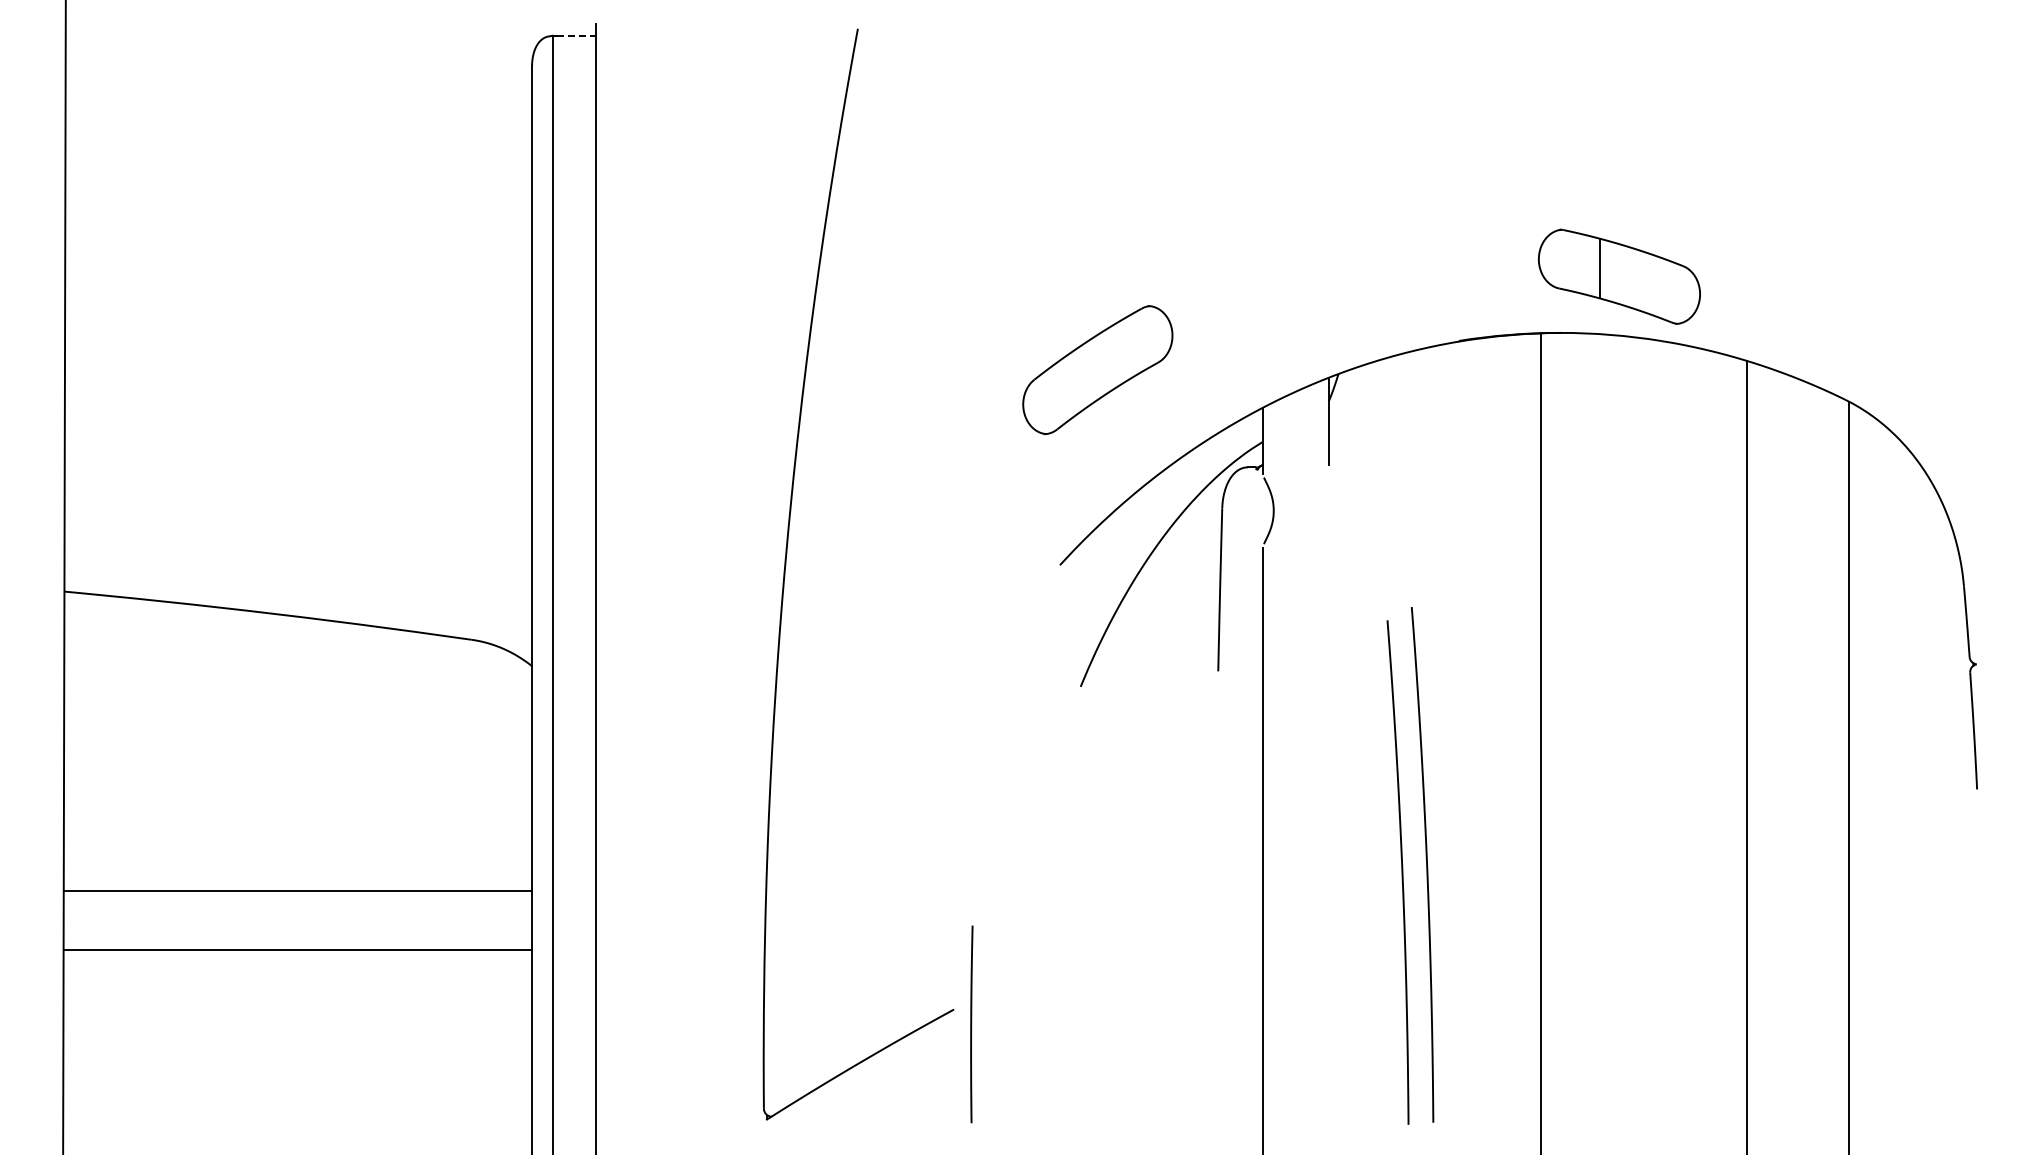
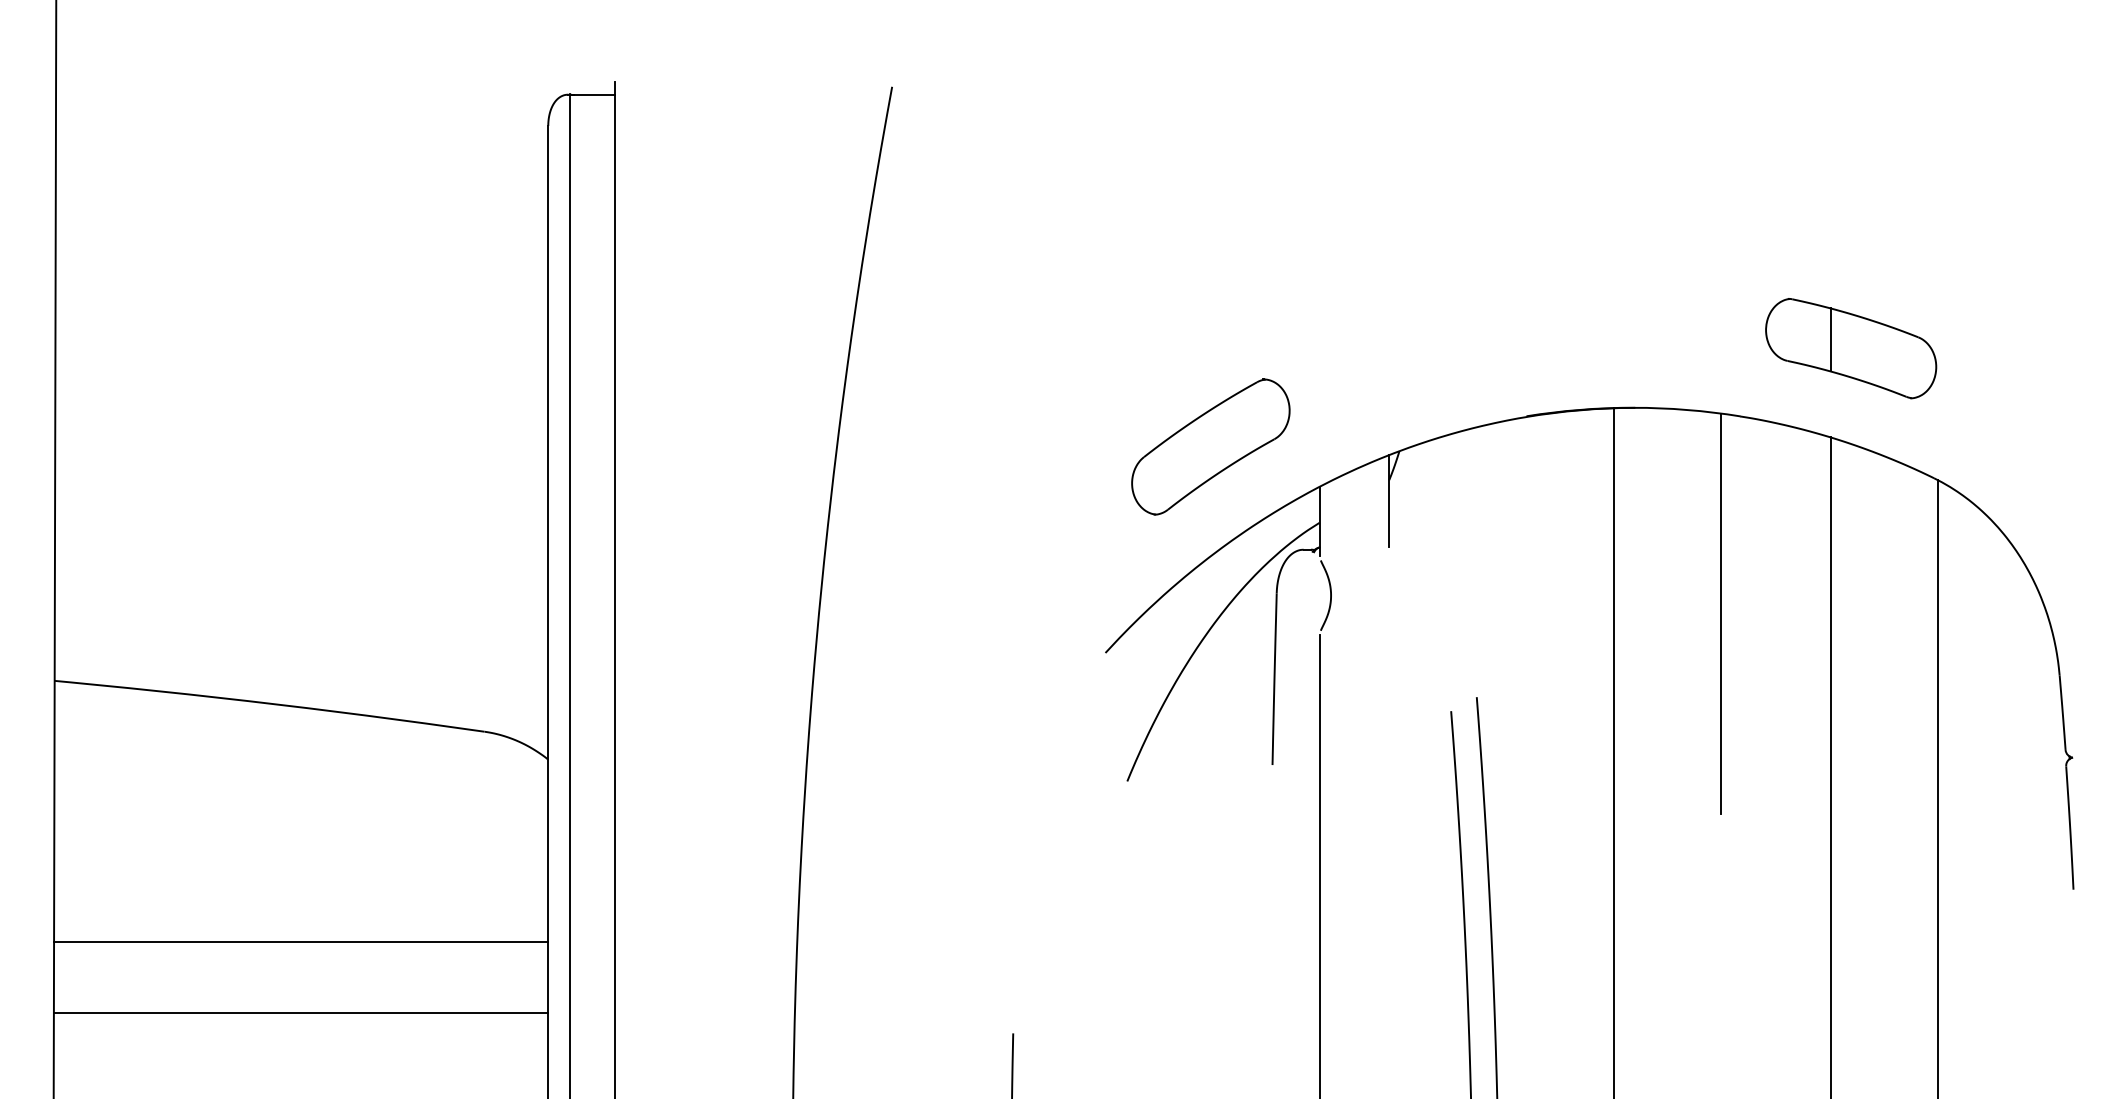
line: (576, 36) -> (595, 94), dashed -> solid
part: (1619, 276) -> (1851, 348), moved
part: (1097, 369) -> (1210, 446), moved
line: (1643, 527) -> (1721, 613), added
line: (297, 891) -> (300, 942), moved
line: (297, 949) -> (300, 1012), moved

